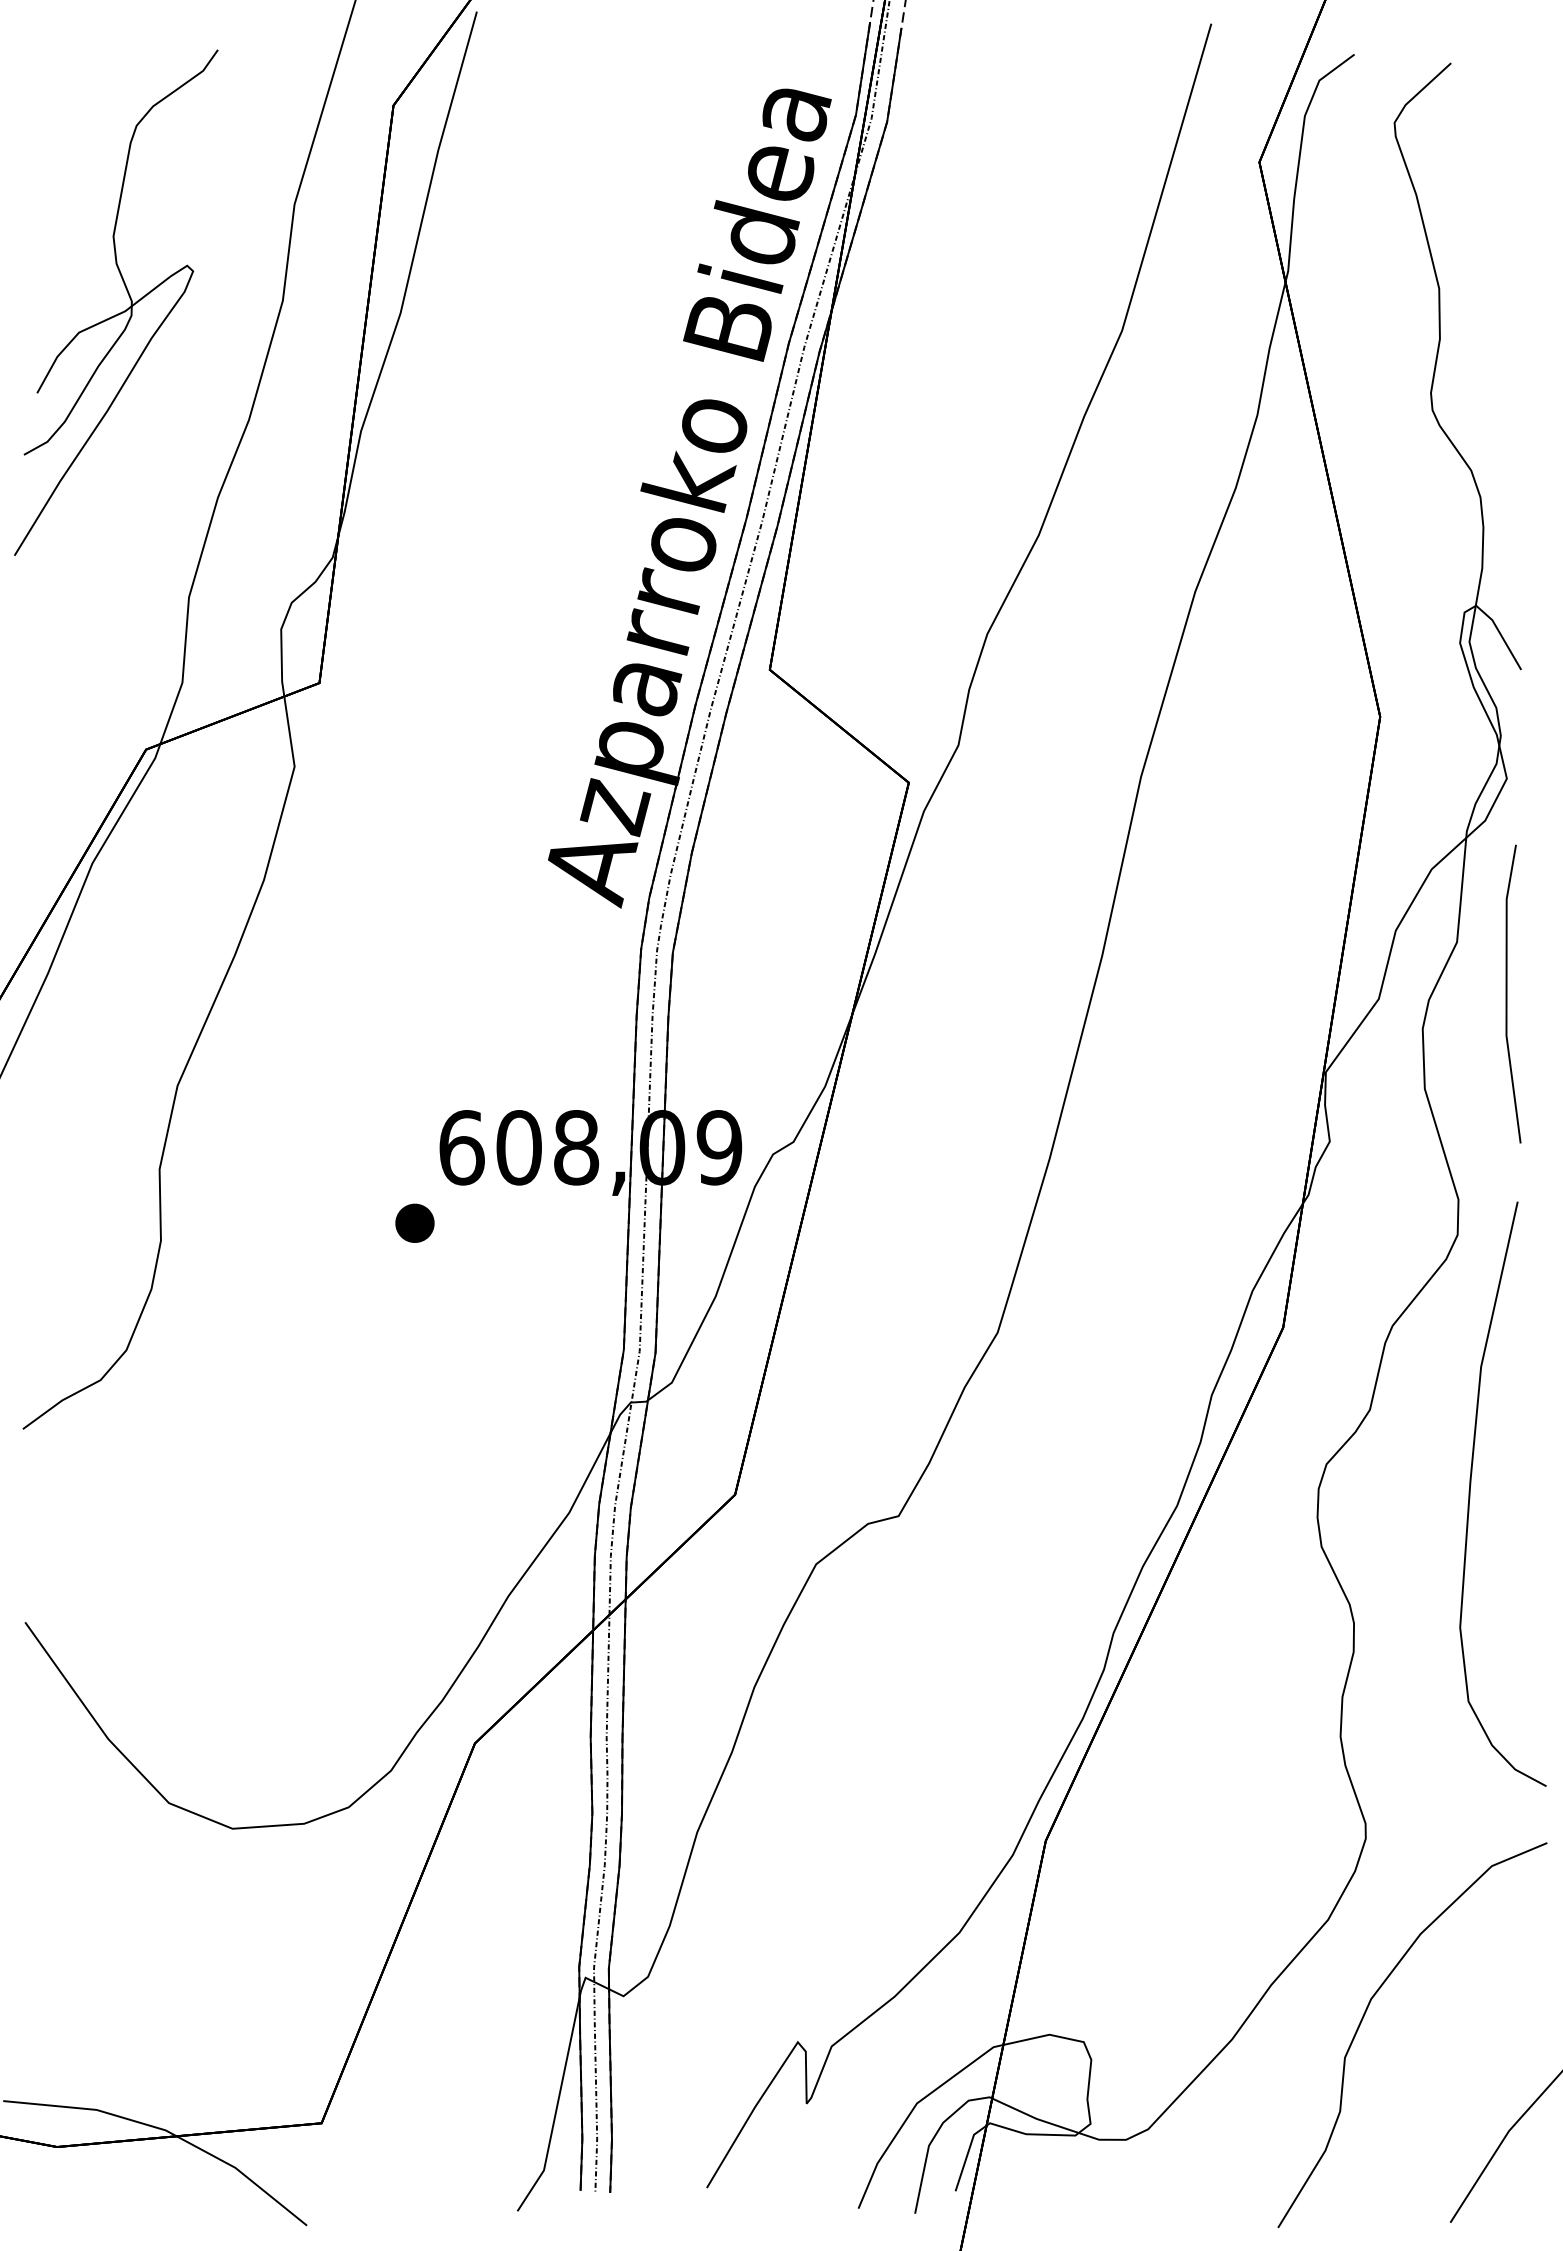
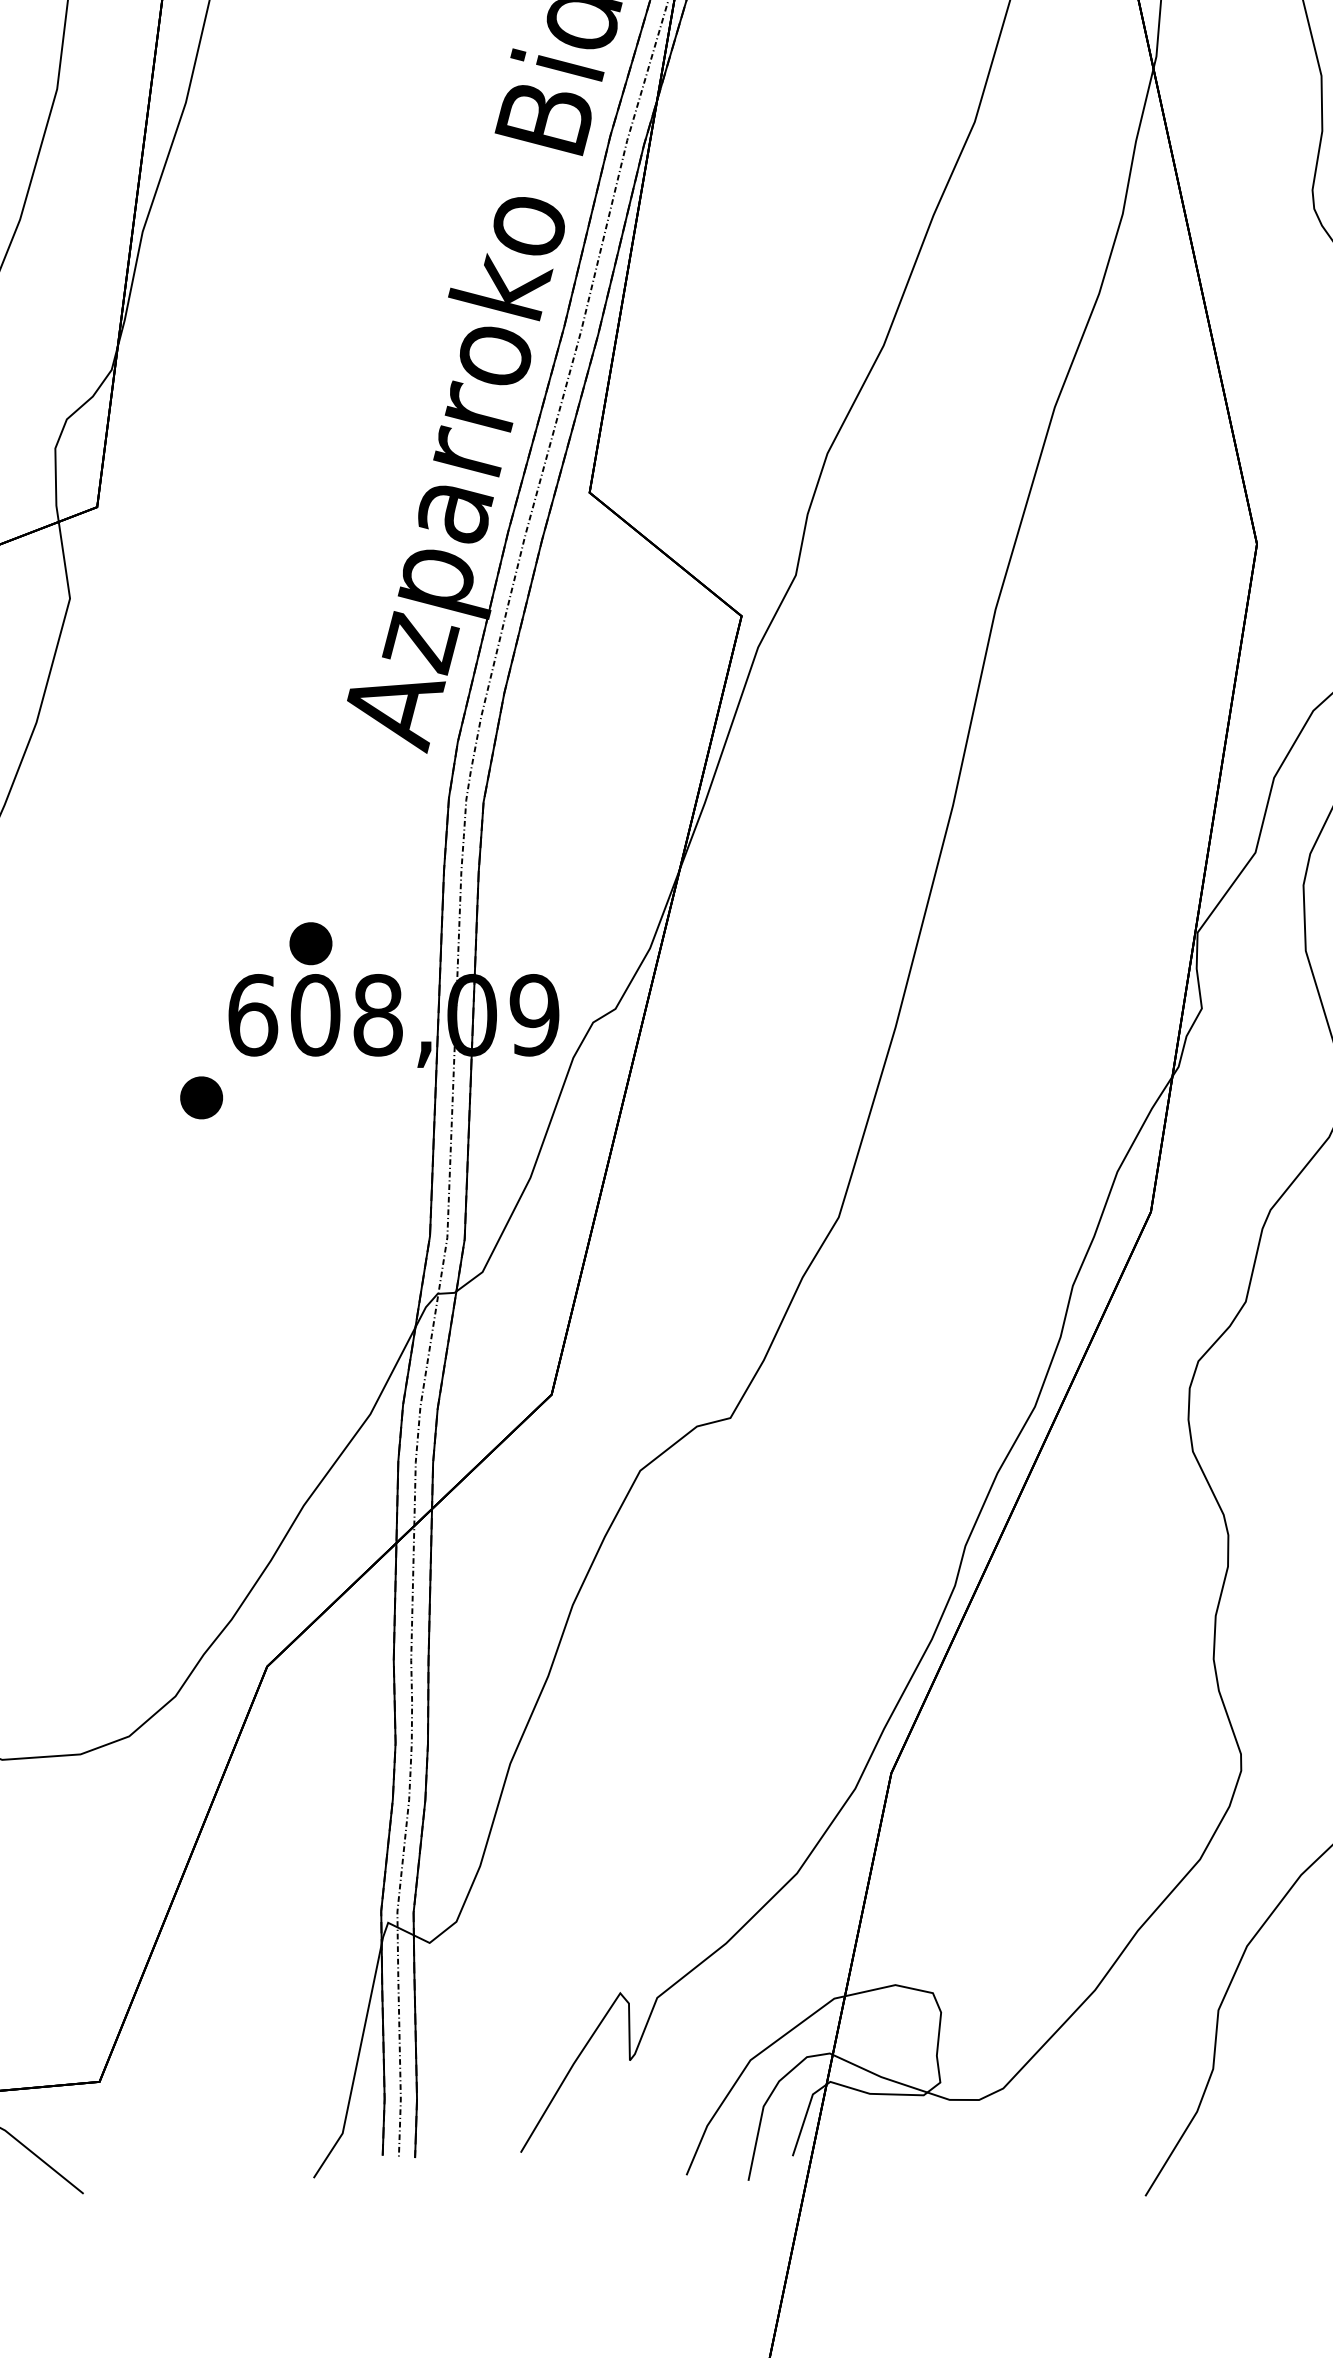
part: (514, 1081) -> (310, 942), added

